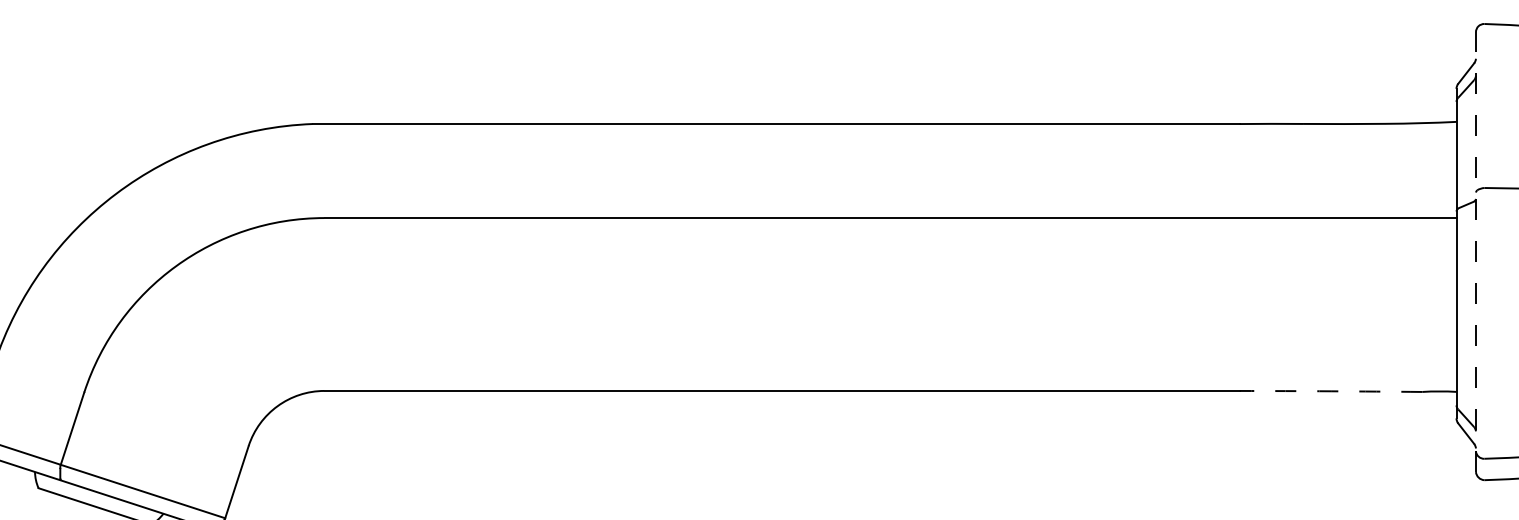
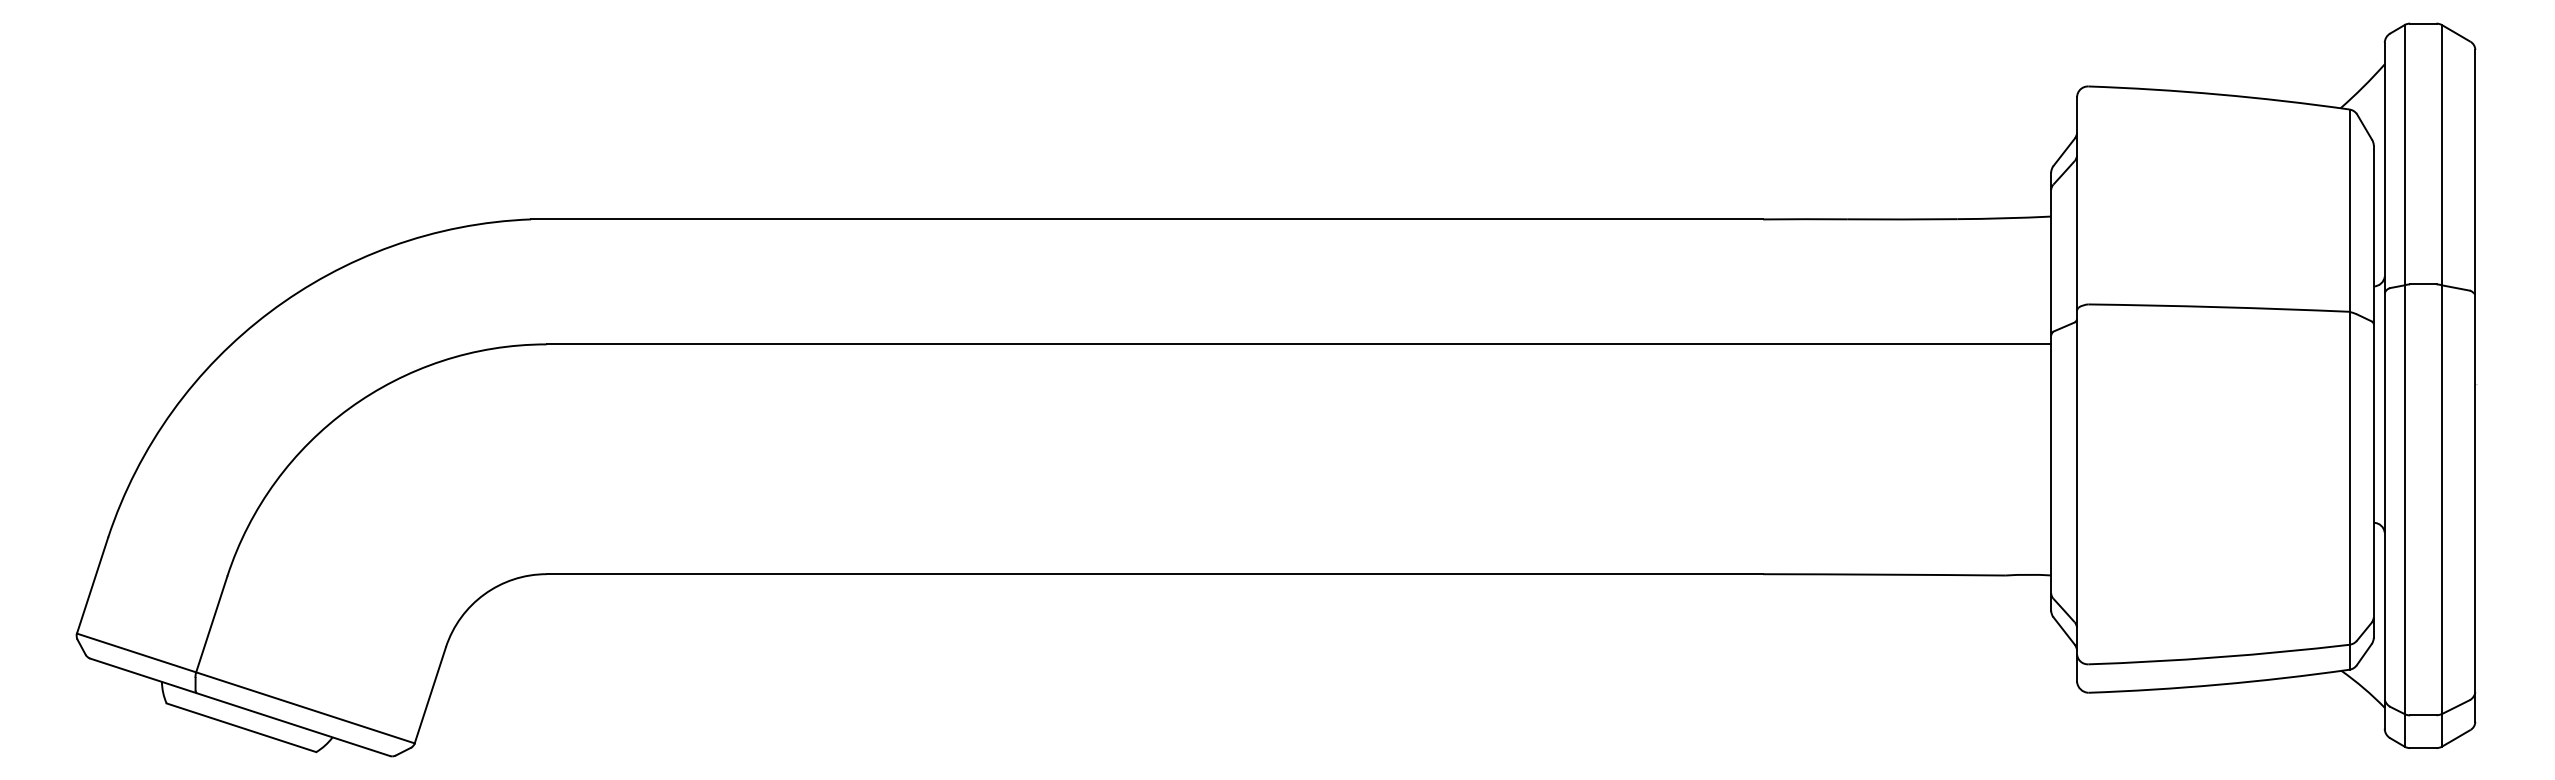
line: (1476, 252) -> (2077, 389), dashed -> solid
arc: (1331, 391) -> (1884, 574), dashed -> solid

